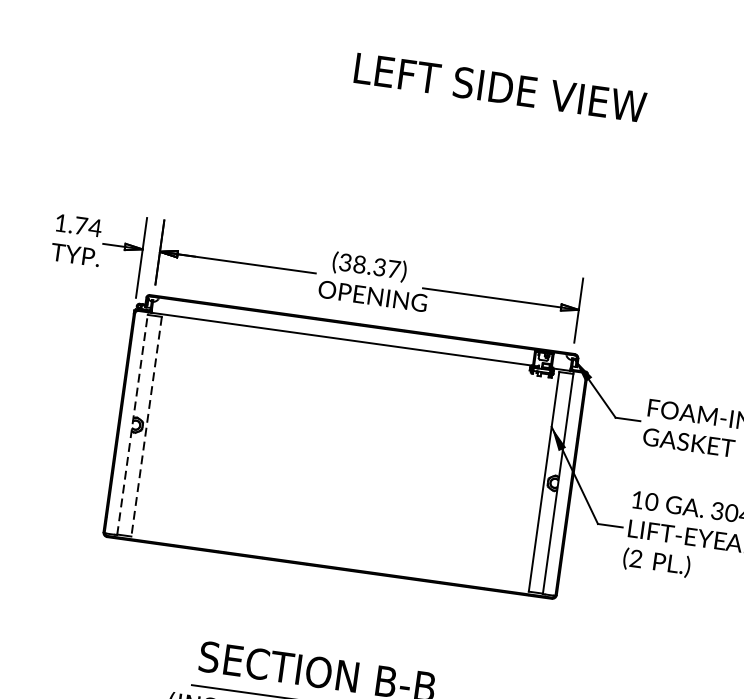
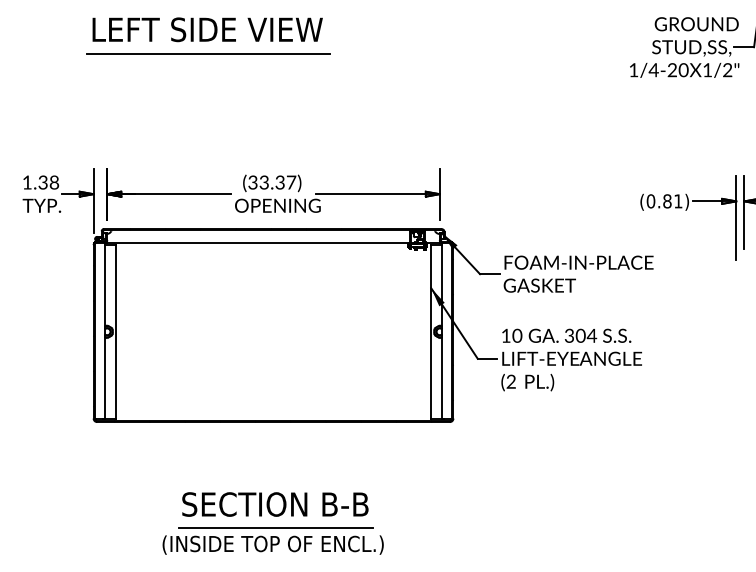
text: (500, 87) -> (207, 29), moved
line: (312, 92) -> (208, 53), added
text: (87, 226) -> (48, 182), 1.74 -> 1.38
text: (358, 264) -> (263, 182), (38.37) -> (33.37)
line: (132, 423) -> (104, 330), dashed -> solid
line: (146, 427) -> (115, 332), dashed -> solid

